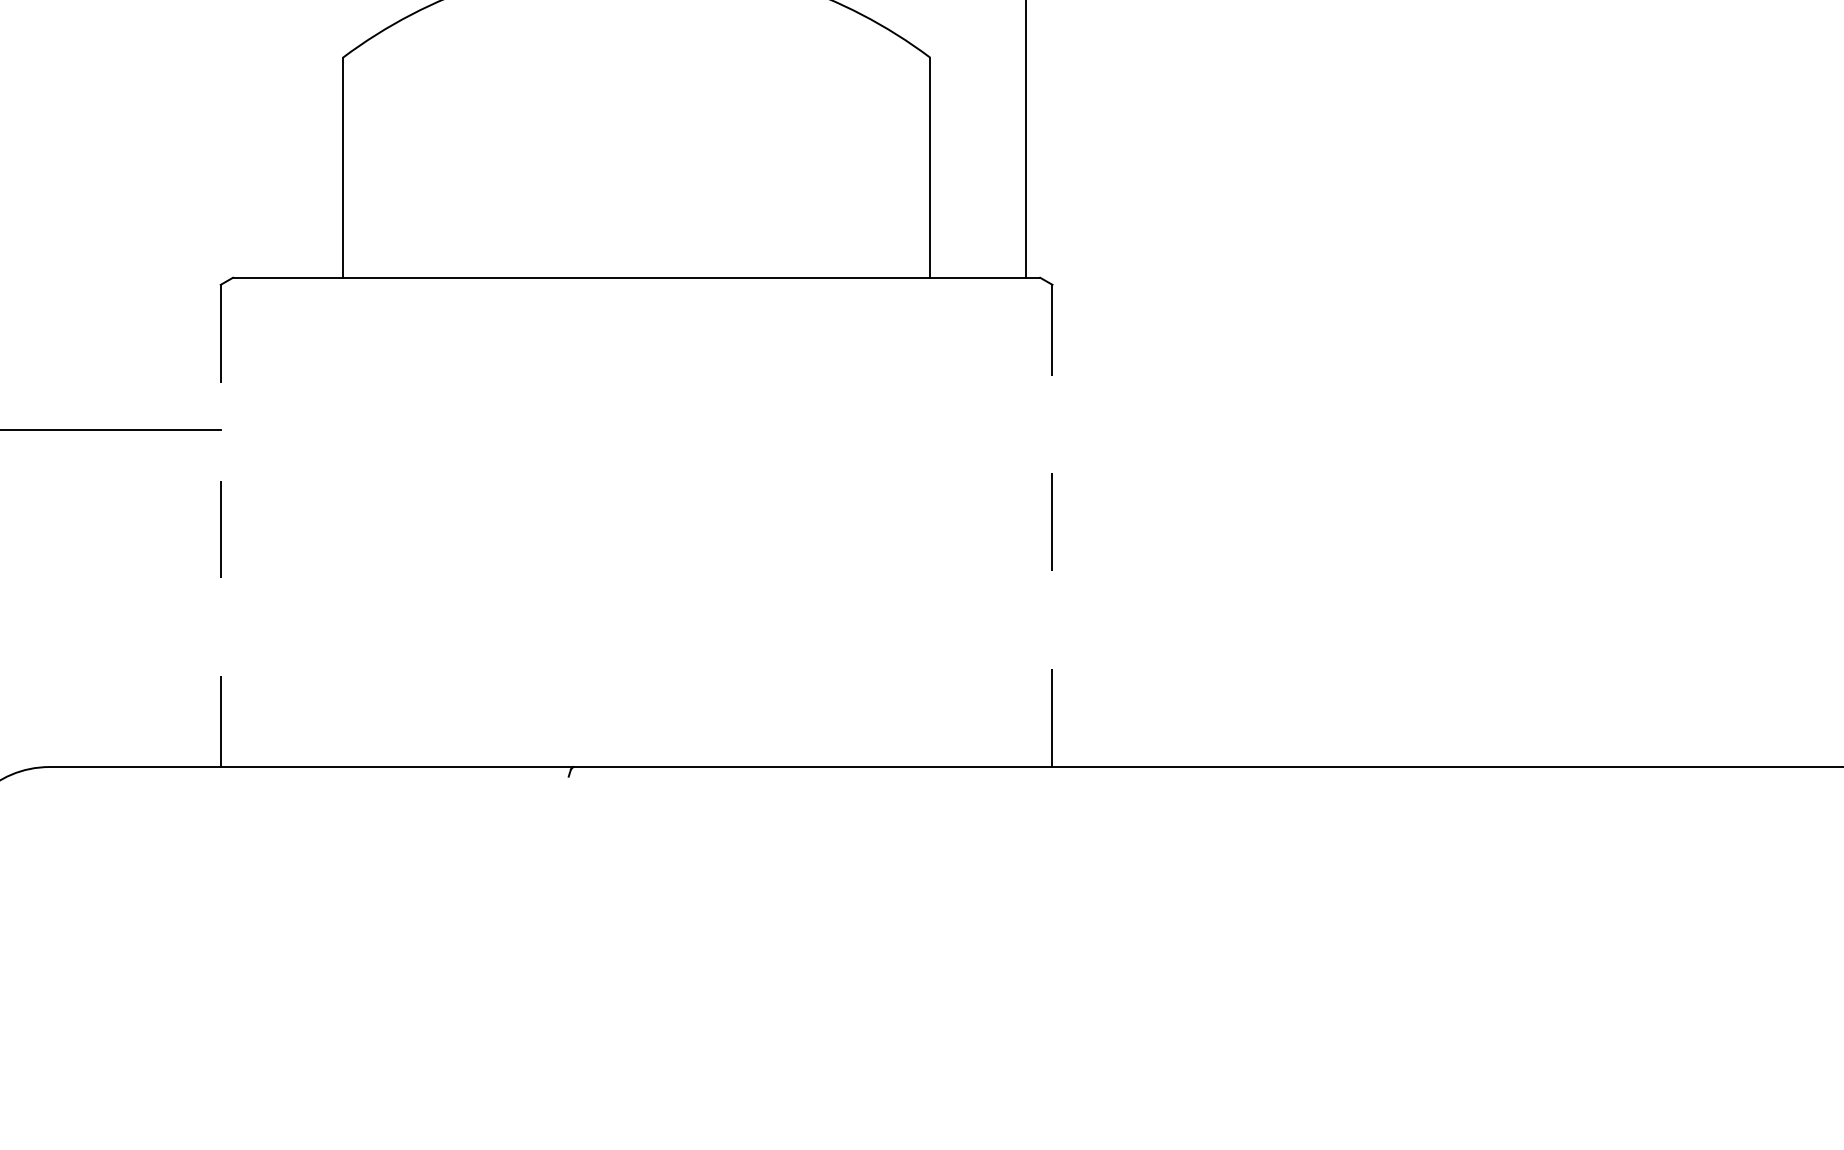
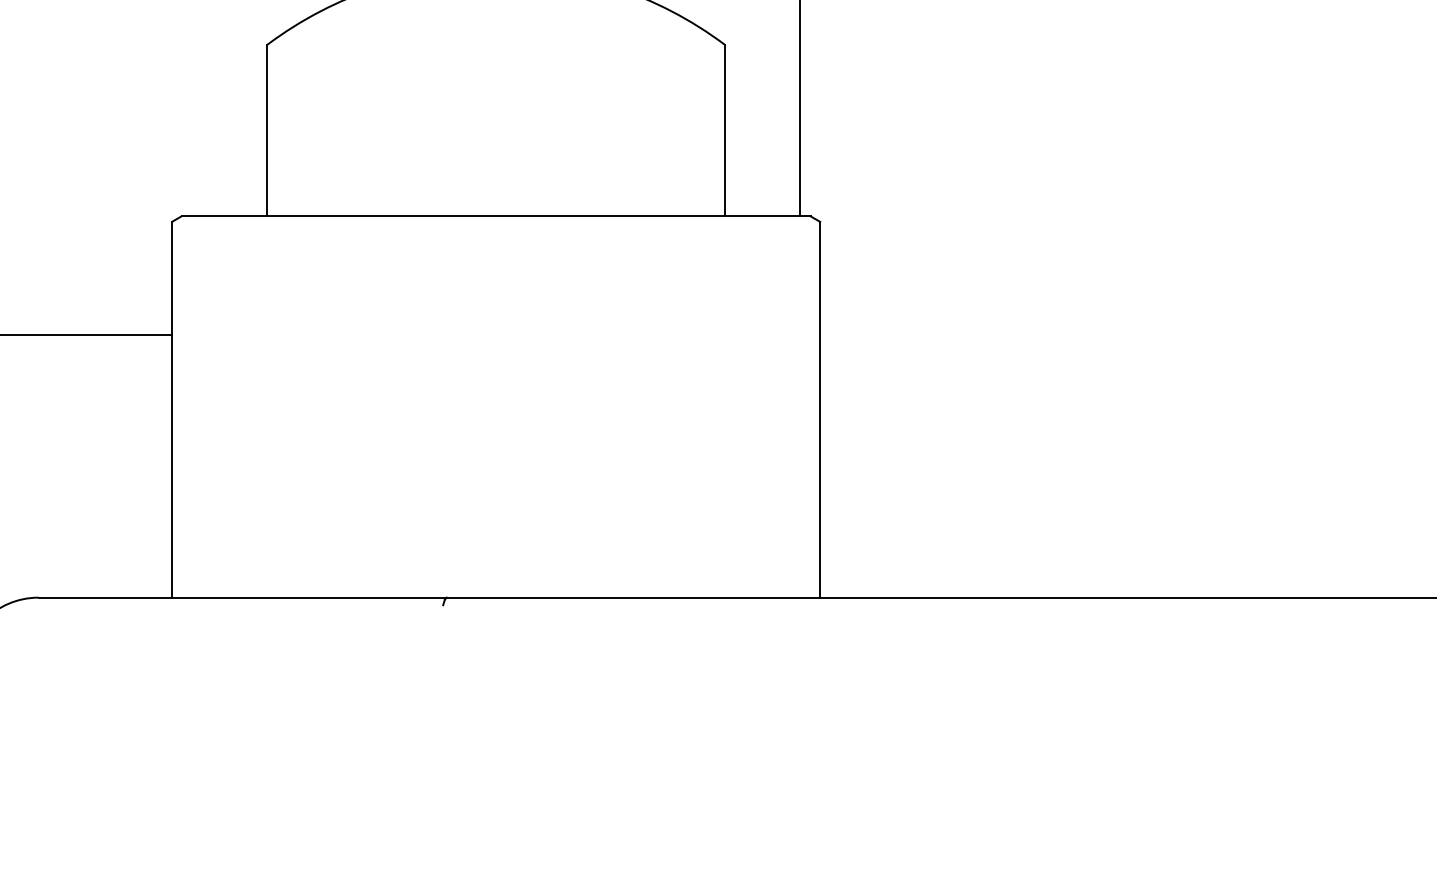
line: (1052, 525) -> (820, 409), dashed -> solid
line: (220, 526) -> (171, 410), dashed -> solid

